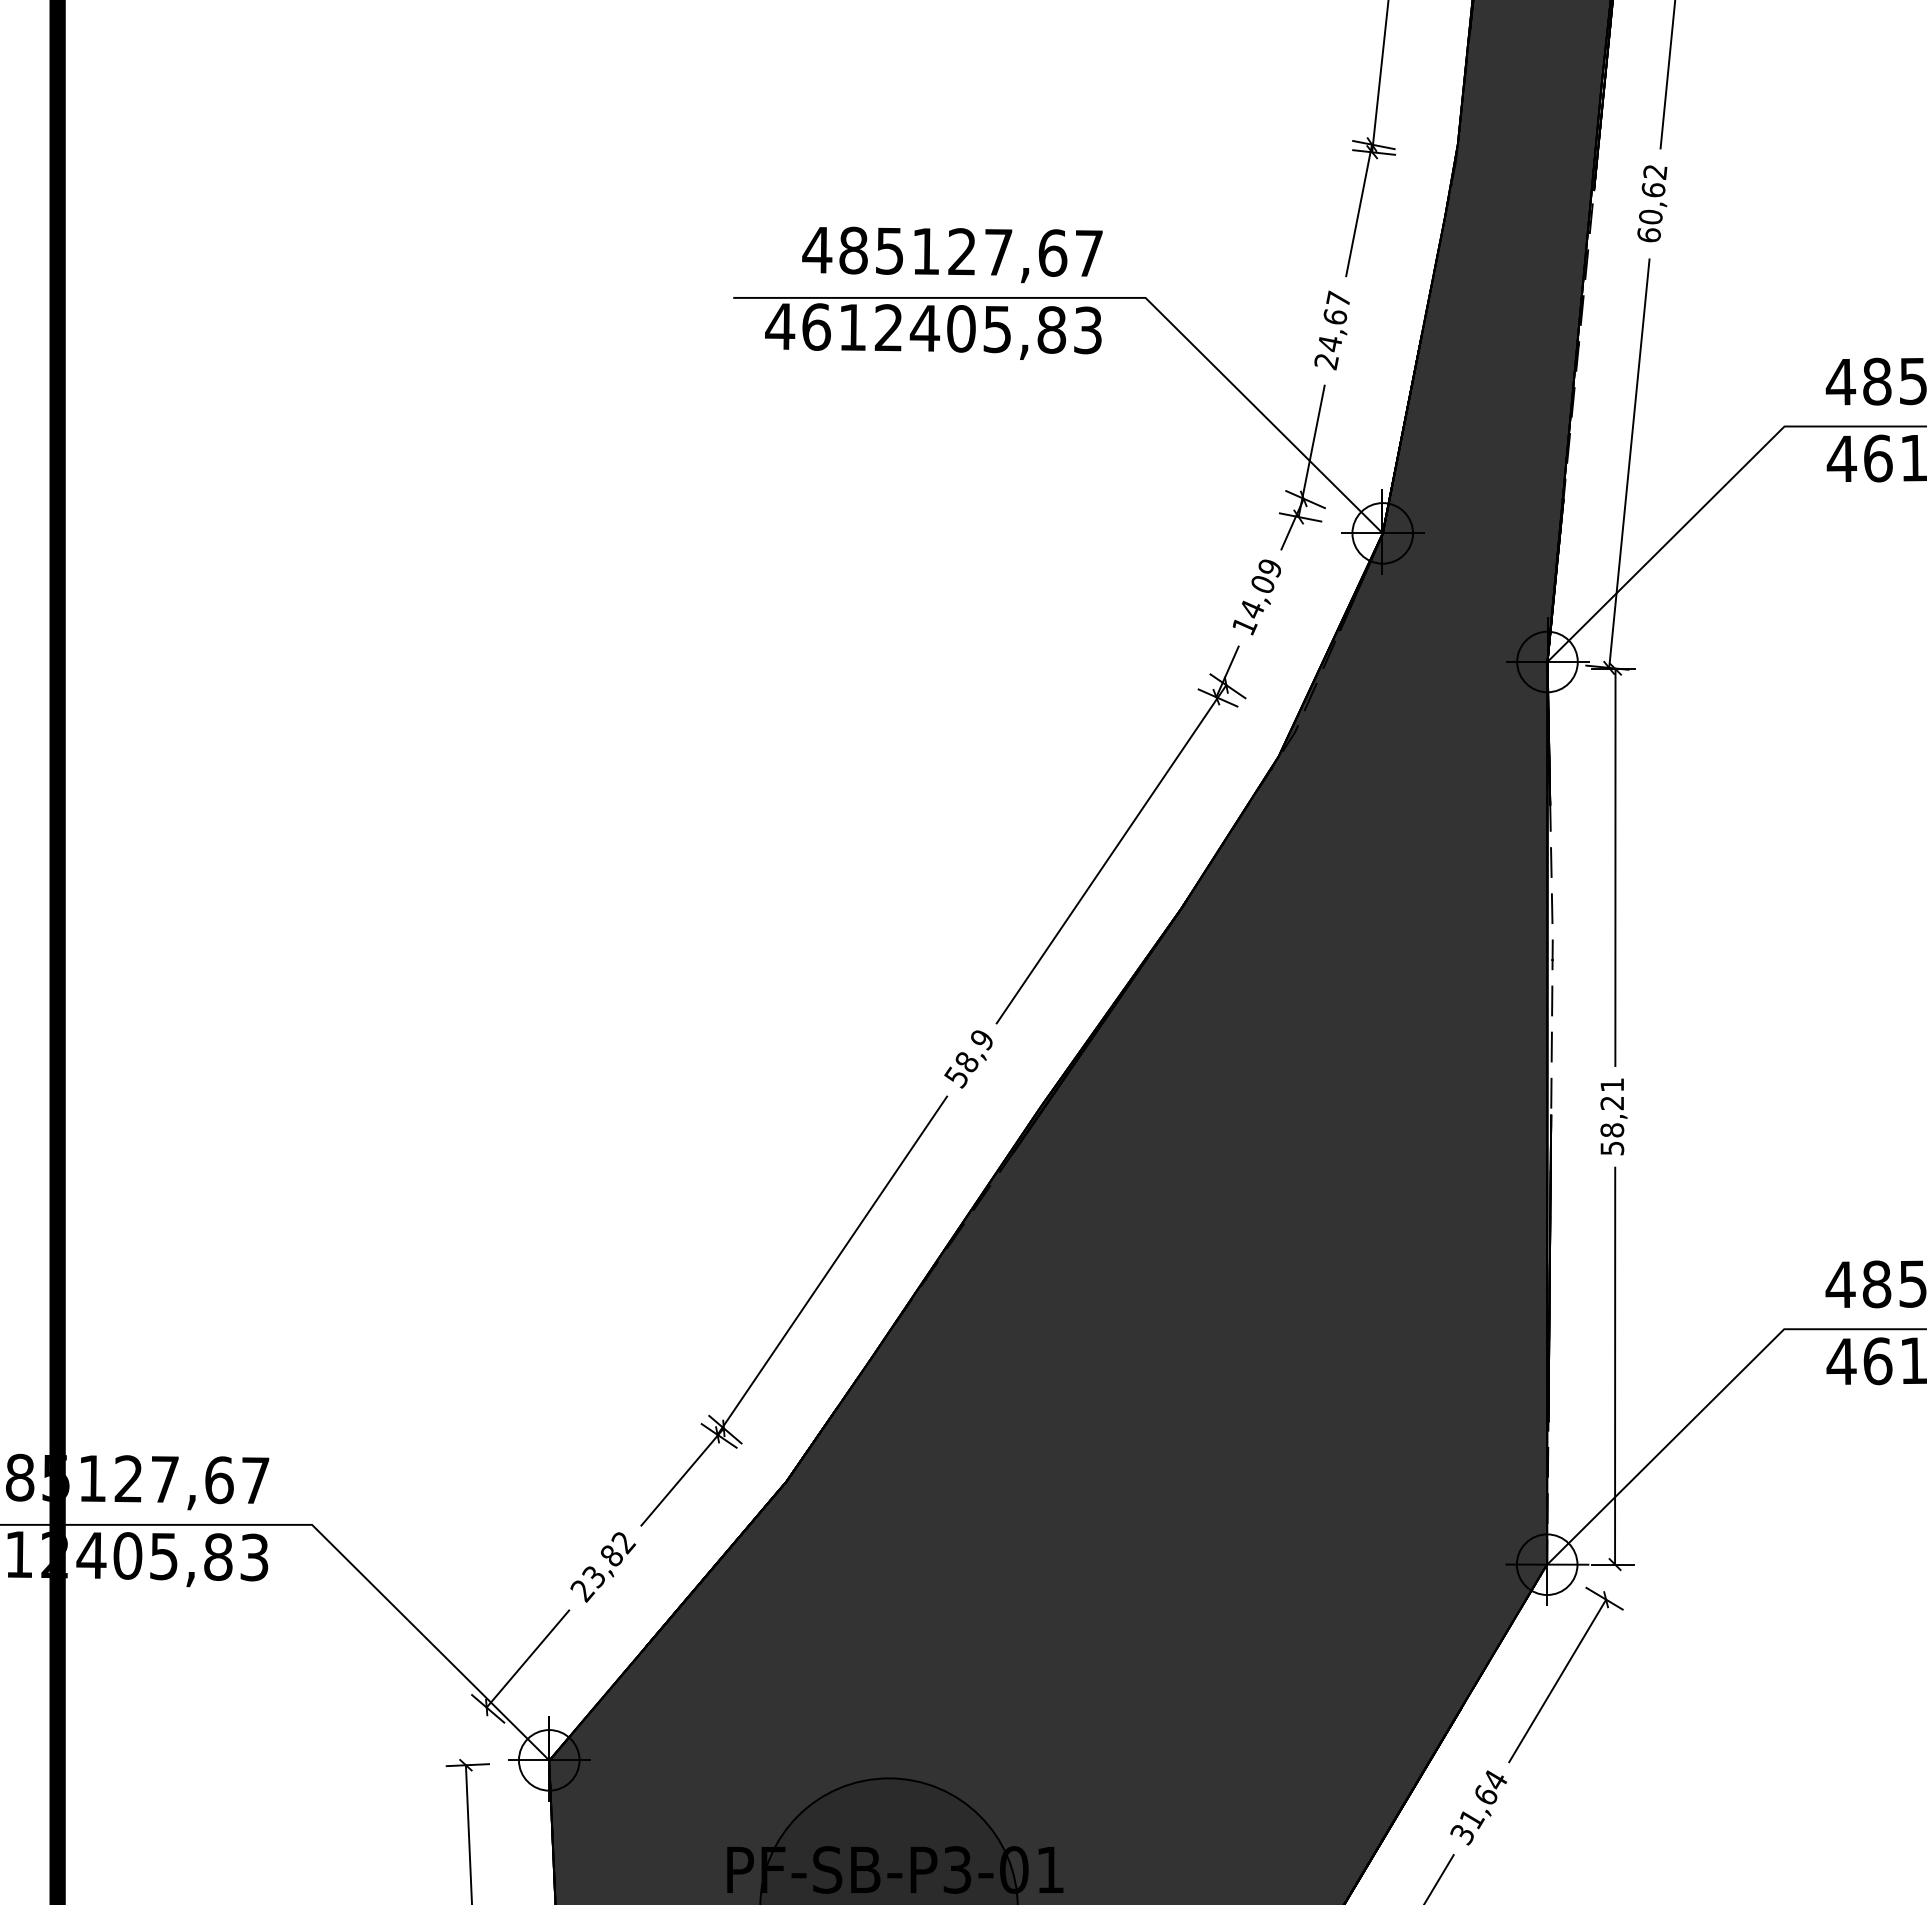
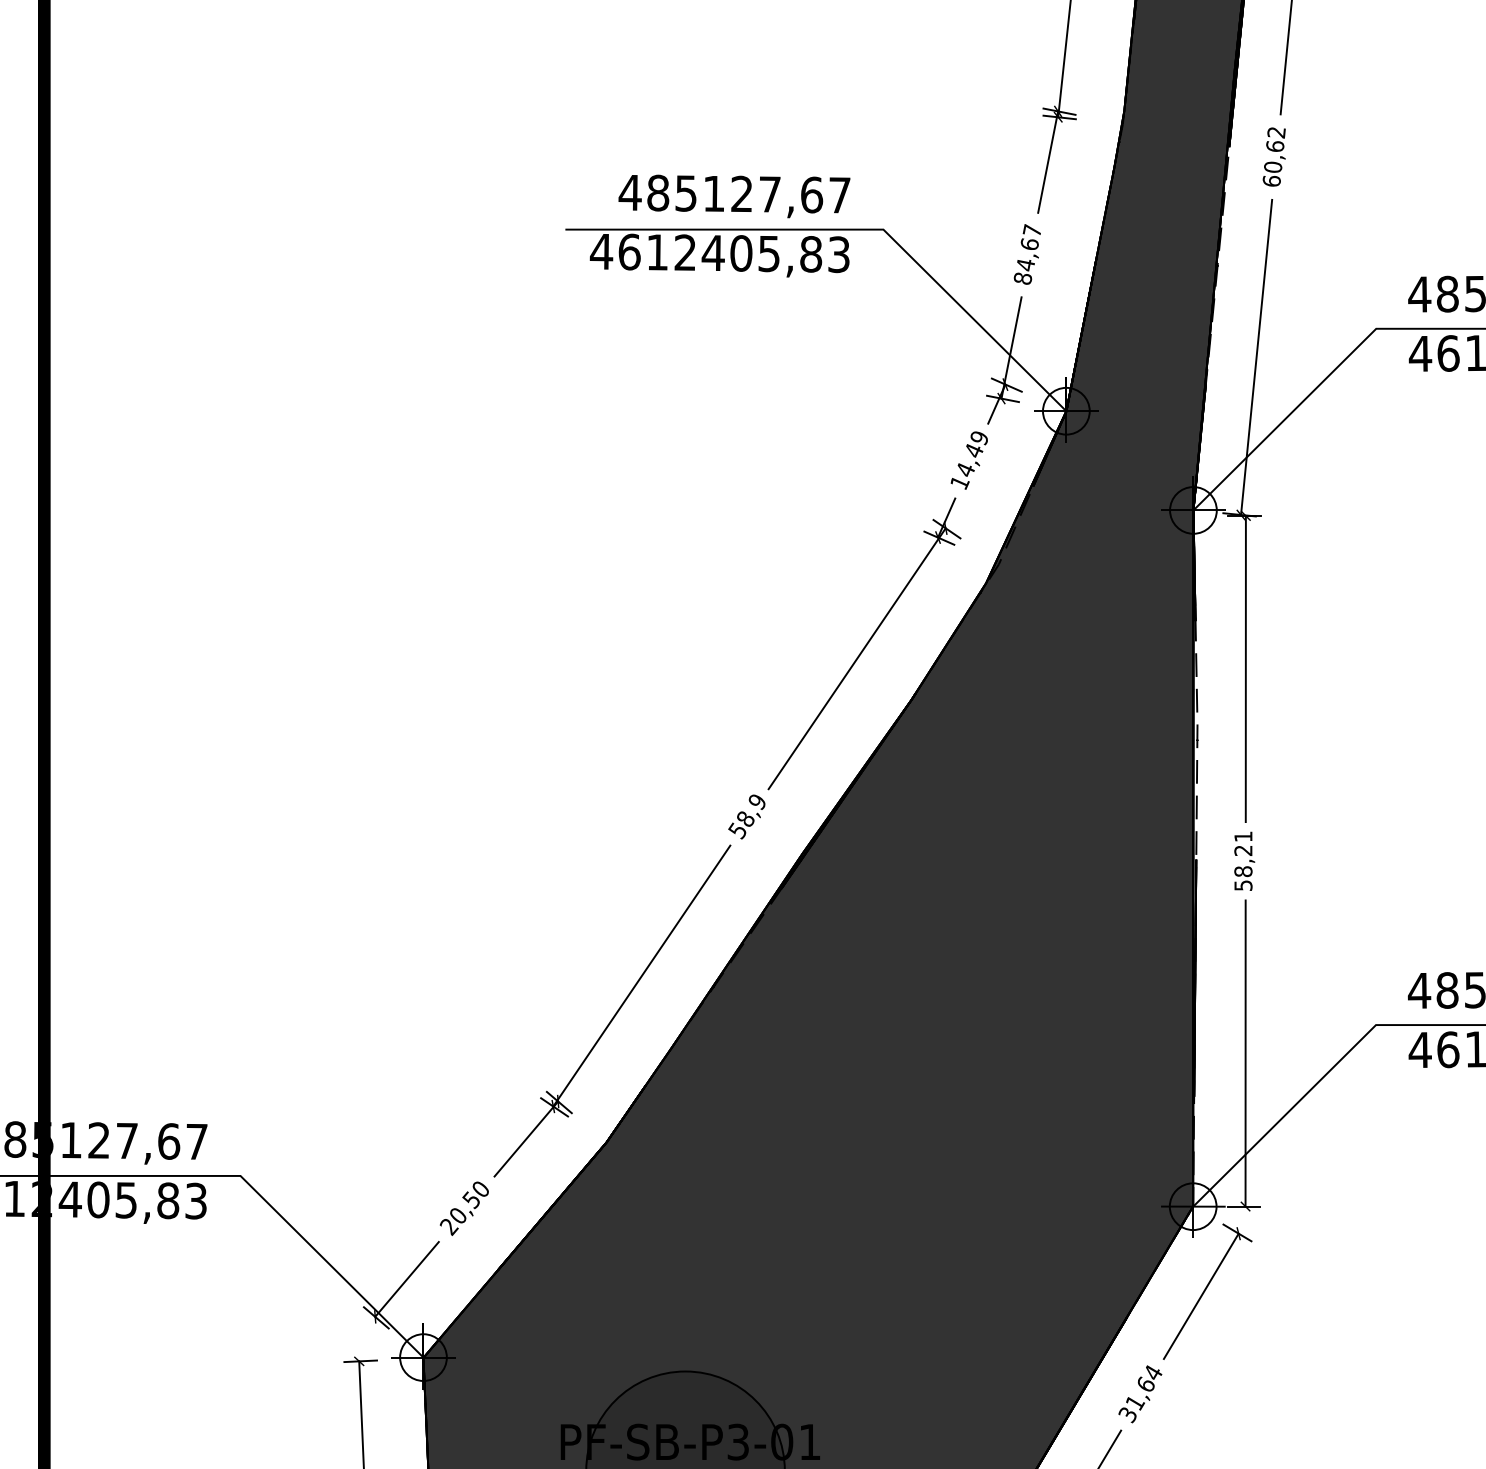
text: (1326, 361) -> (1022, 278), 24,67 -> 84,67
text: (1263, 584) -> (974, 450), 14,09 -> 14,49
text: (609, 1560) -> (469, 1203), 23,82 -> 20,50

